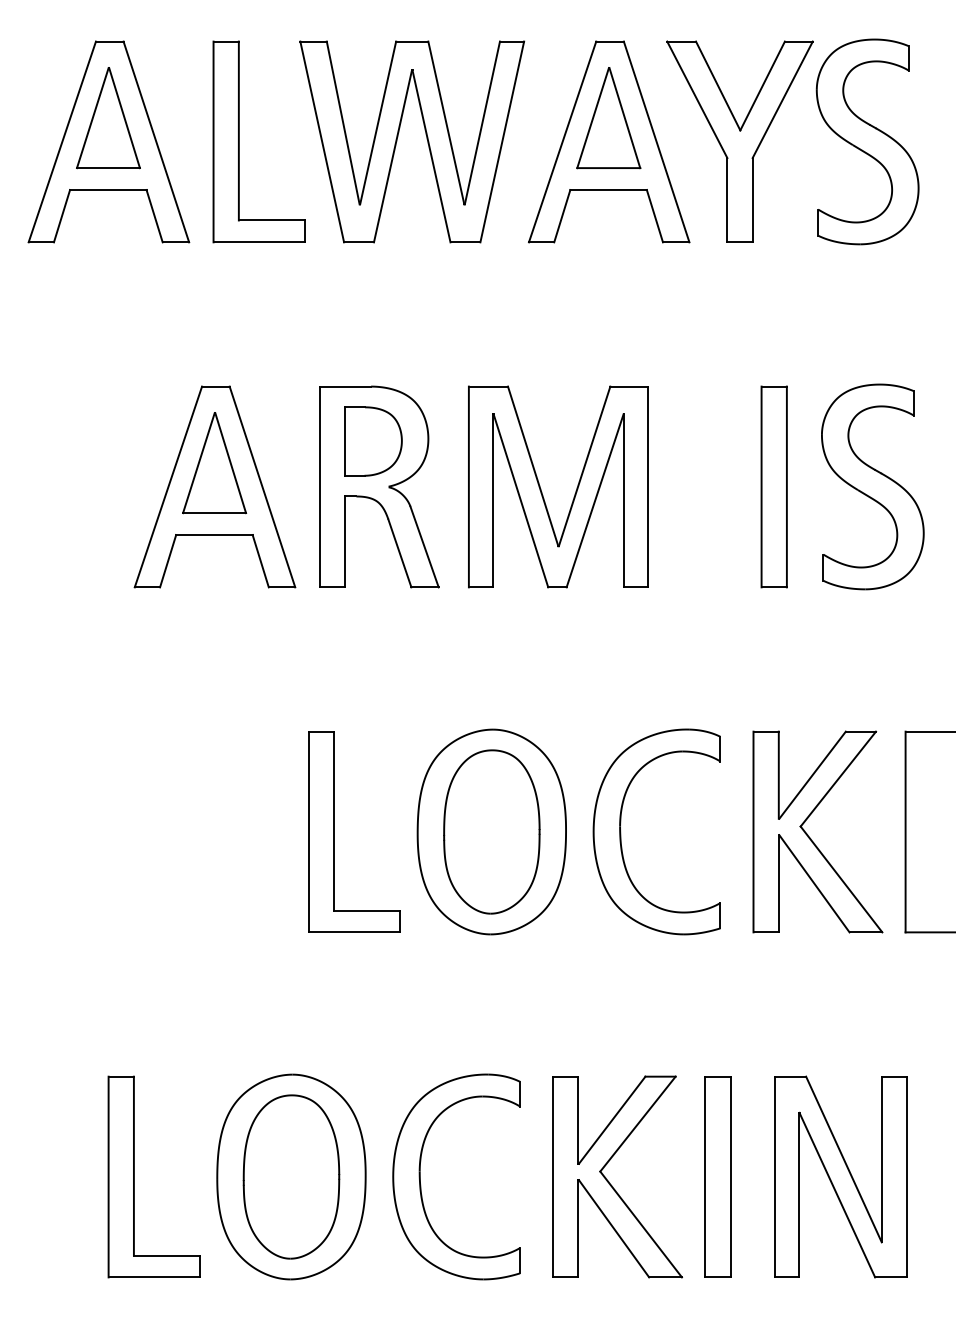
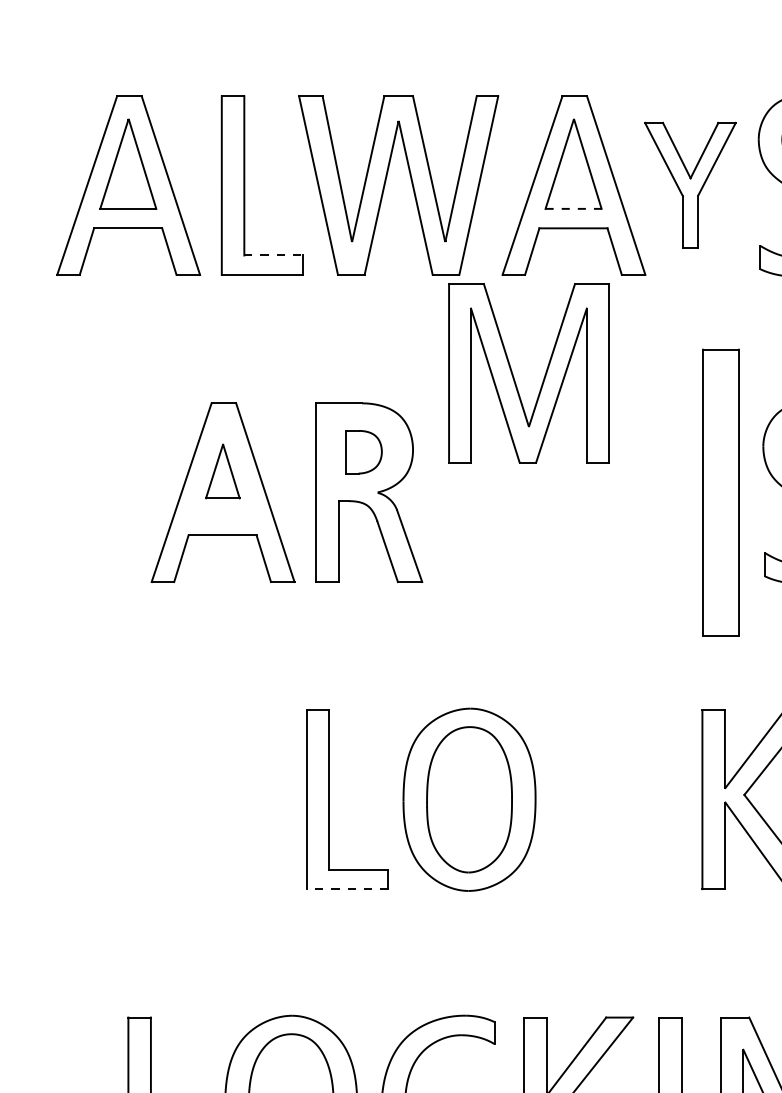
part: (739, 141) -> (689, 185), size x0.7
line: (609, 168) -> (574, 209), solid -> dashed
line: (271, 220) -> (273, 255), solid -> dashed
part: (373, 441) -> (364, 452), size x0.7
part: (214, 463) -> (222, 471), size x0.6
part: (773, 486) -> (720, 492), size x1.6
part: (542, 492) -> (514, 378), moved
part: (621, 831) -> (584, 799), removed
line: (354, 932) -> (347, 889), solid -> dashed

